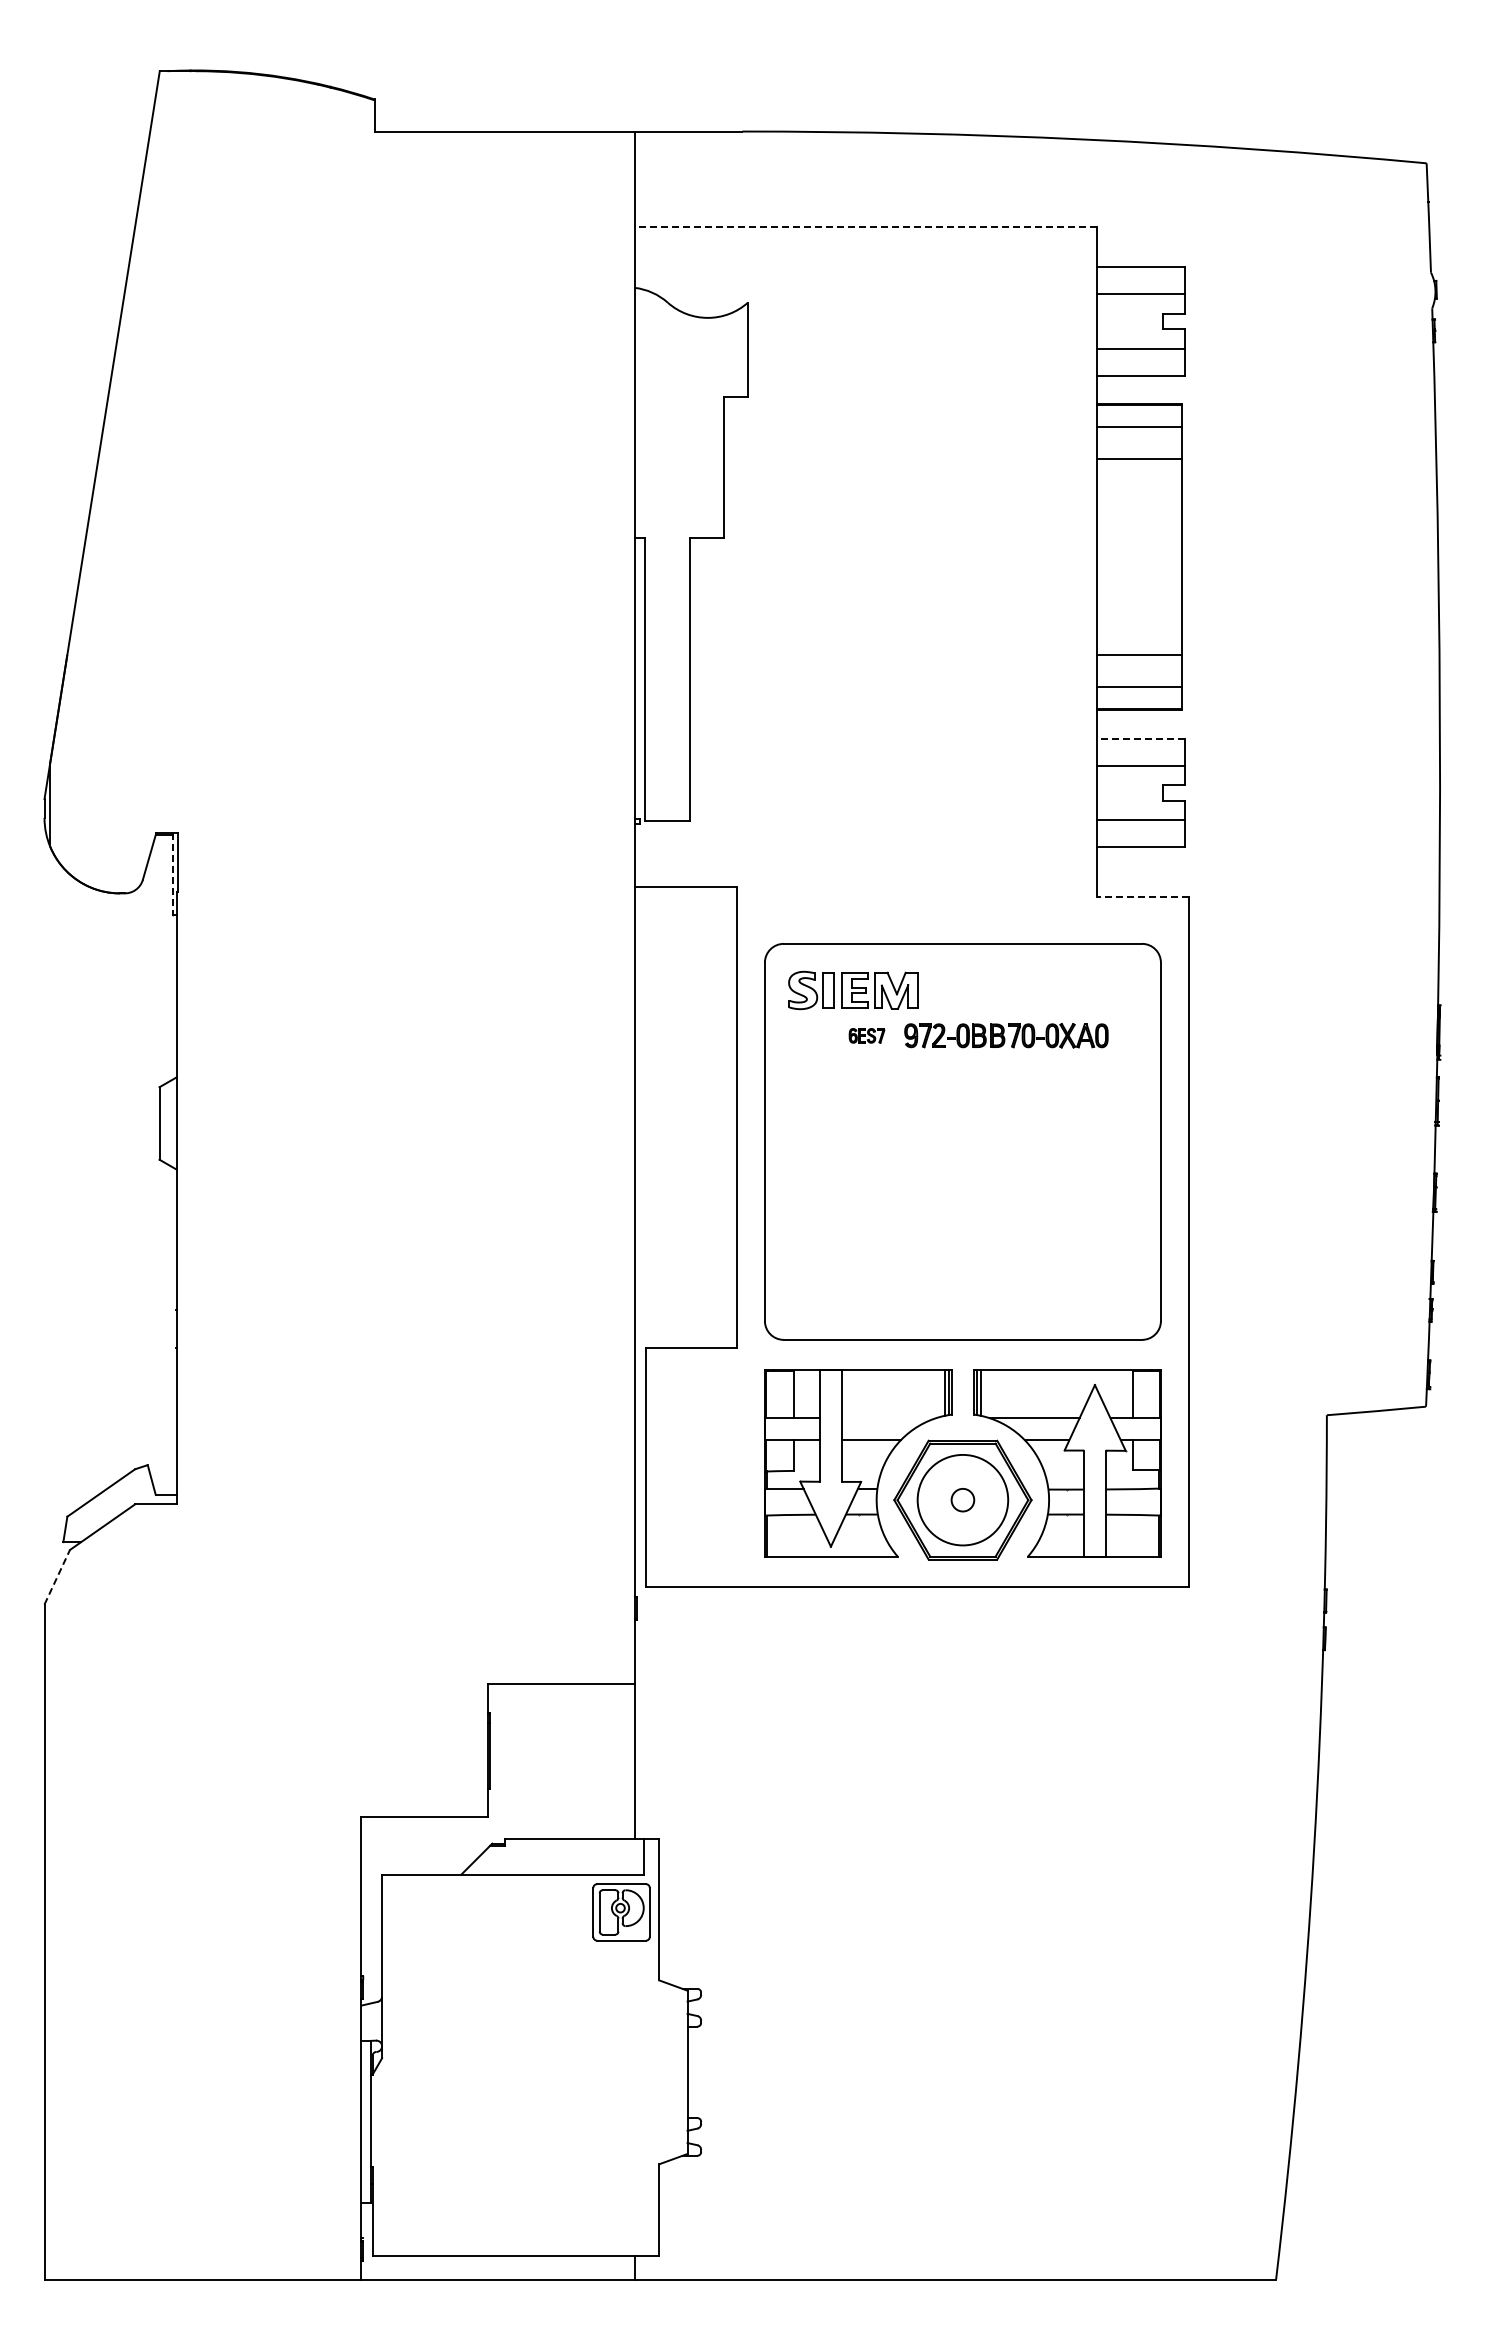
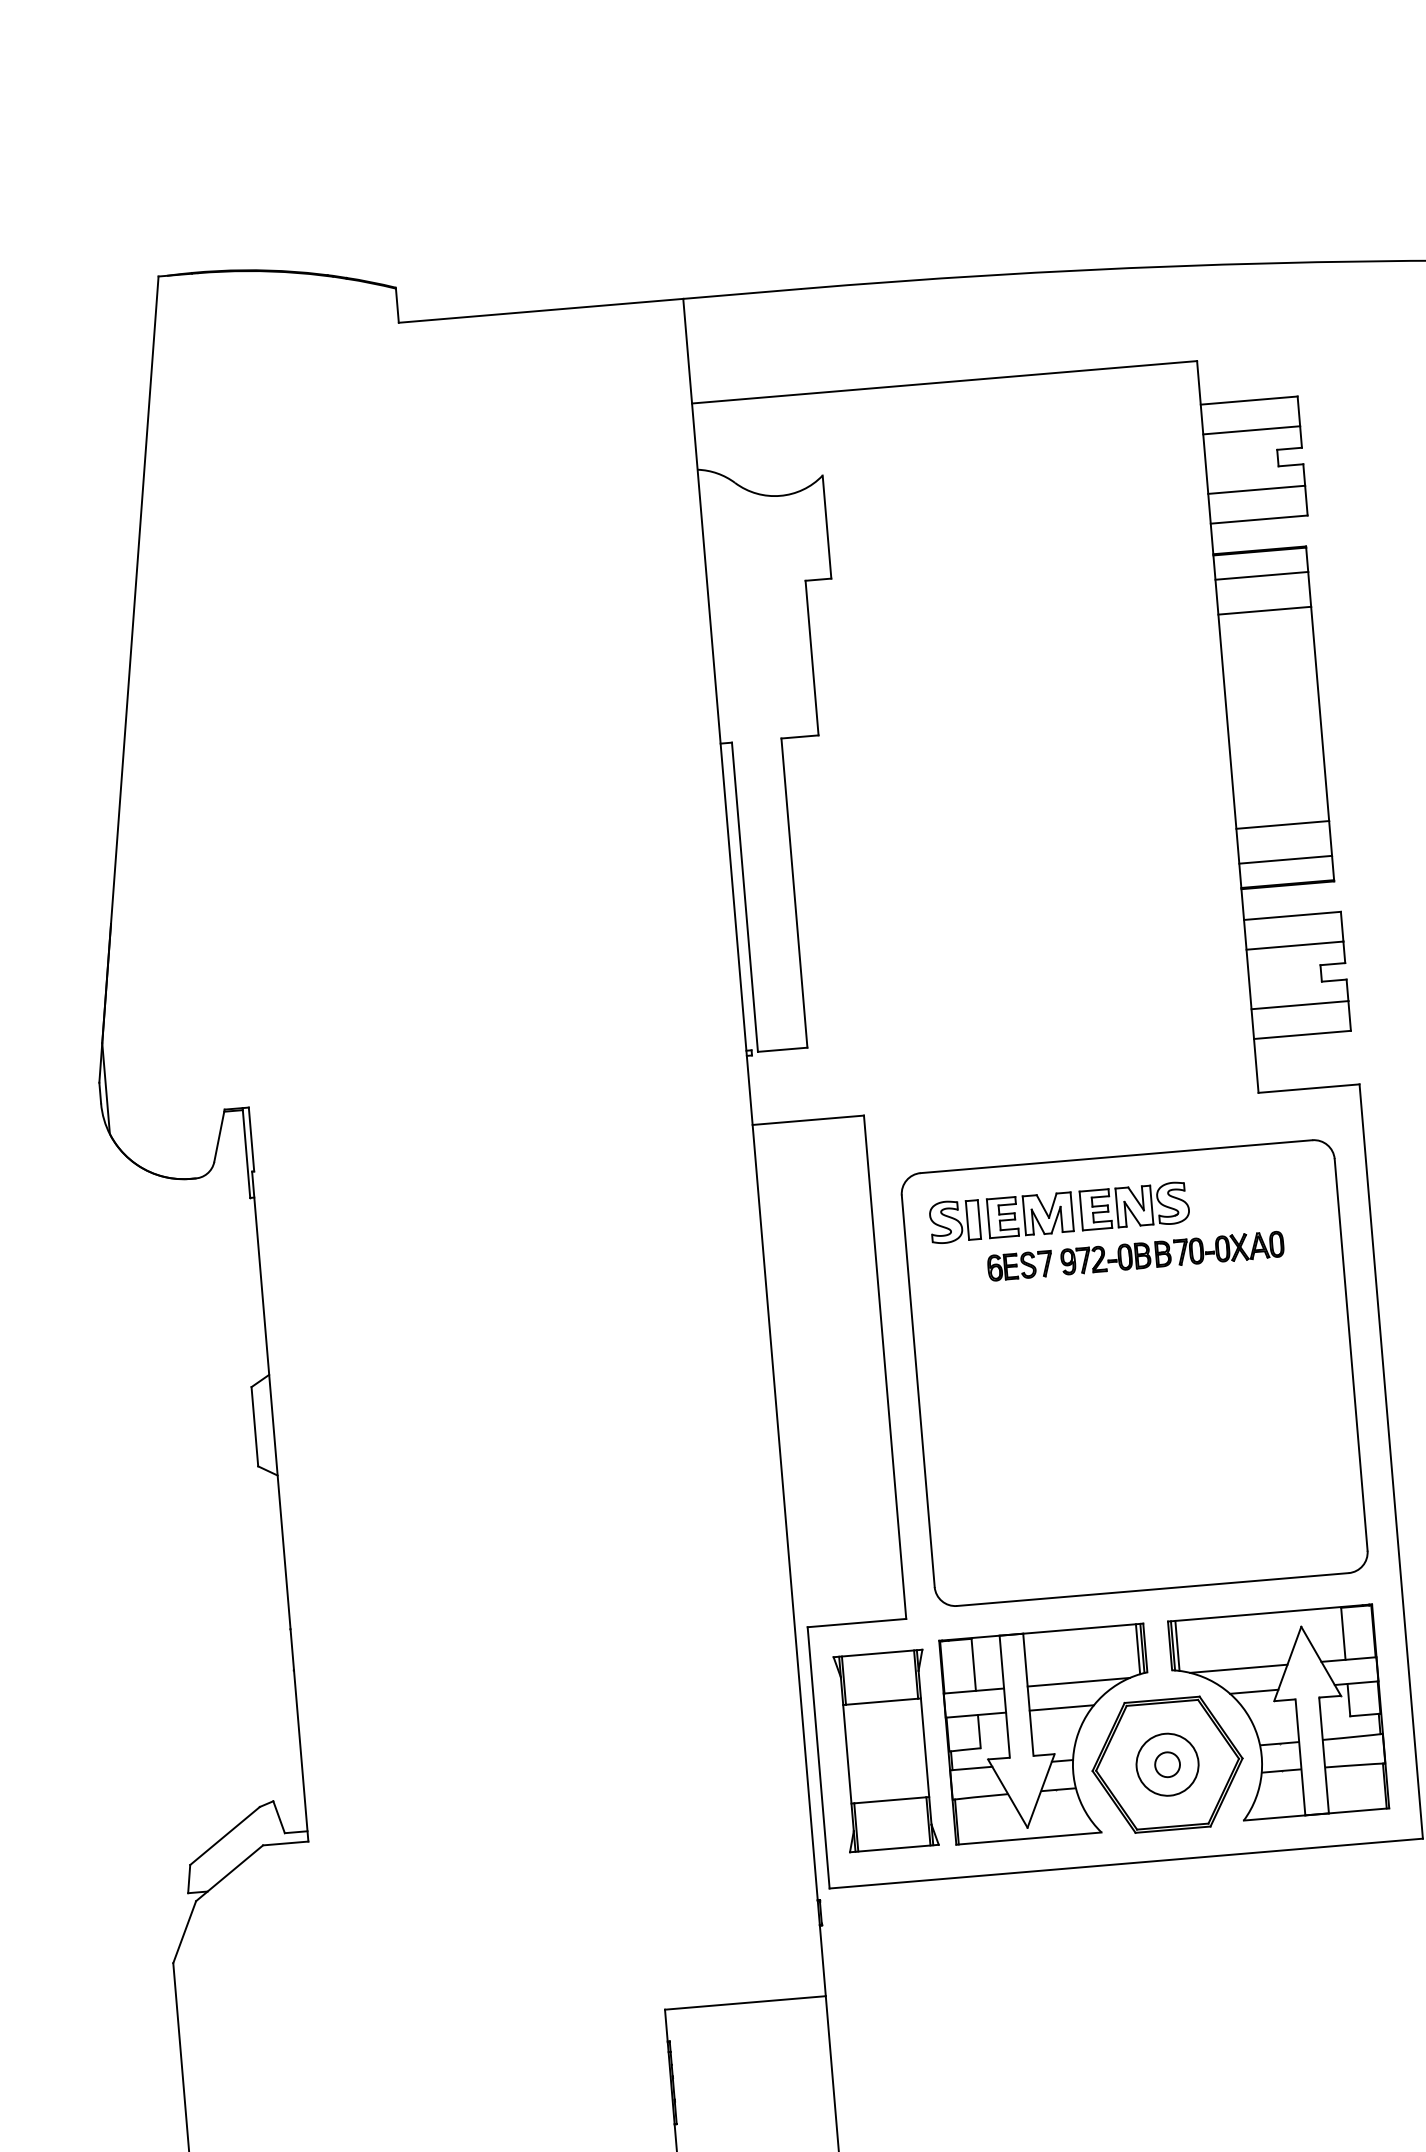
line: (865, 227) -> (944, 382), dashed -> solid
line: (1140, 738) -> (1291, 915), dashed -> solid
line: (172, 874) -> (246, 1153), dashed -> solid
line: (1142, 896) -> (1308, 1088), dashed -> solid
part: (975, 990) -> (1134, 1206), added
part: (866, 1035) -> (1019, 1265), size x1.67
line: (888, 1418) -> (1078, 1682), added
part: (707, 1466) -> (885, 1751), added
circle: (962, 1499) -> (1167, 1764), size x0.62
line: (57, 1576) -> (184, 1931), dashed -> solid

